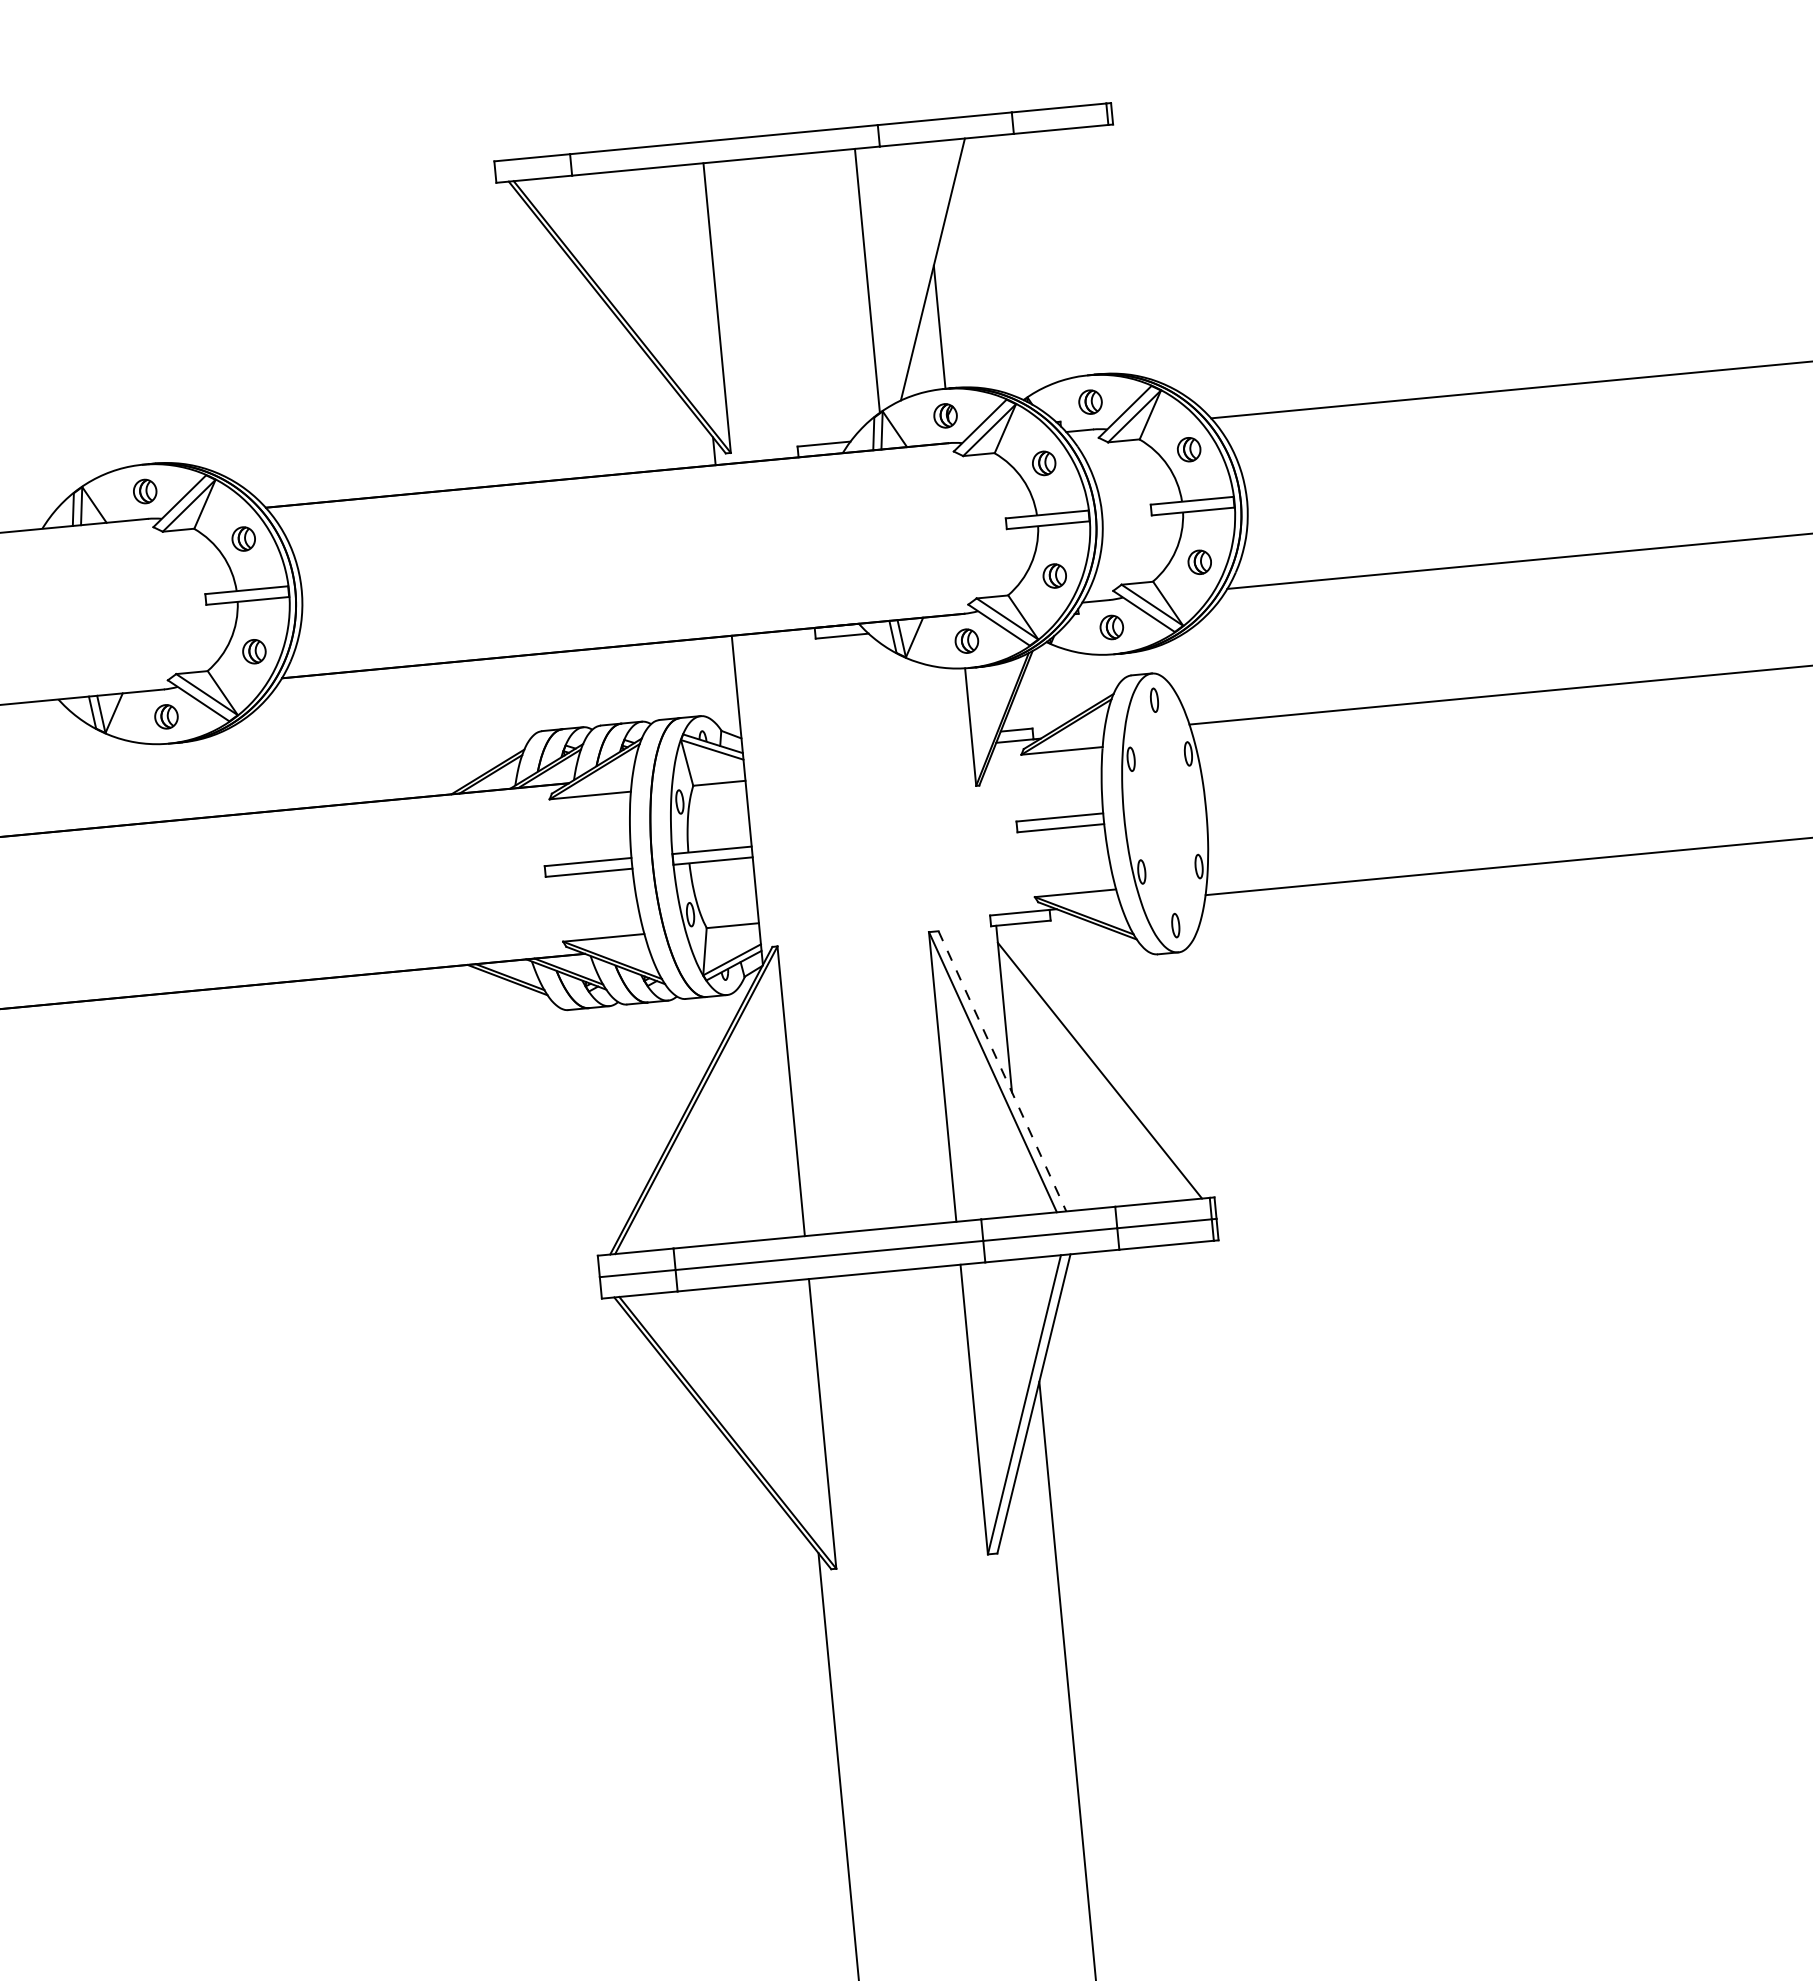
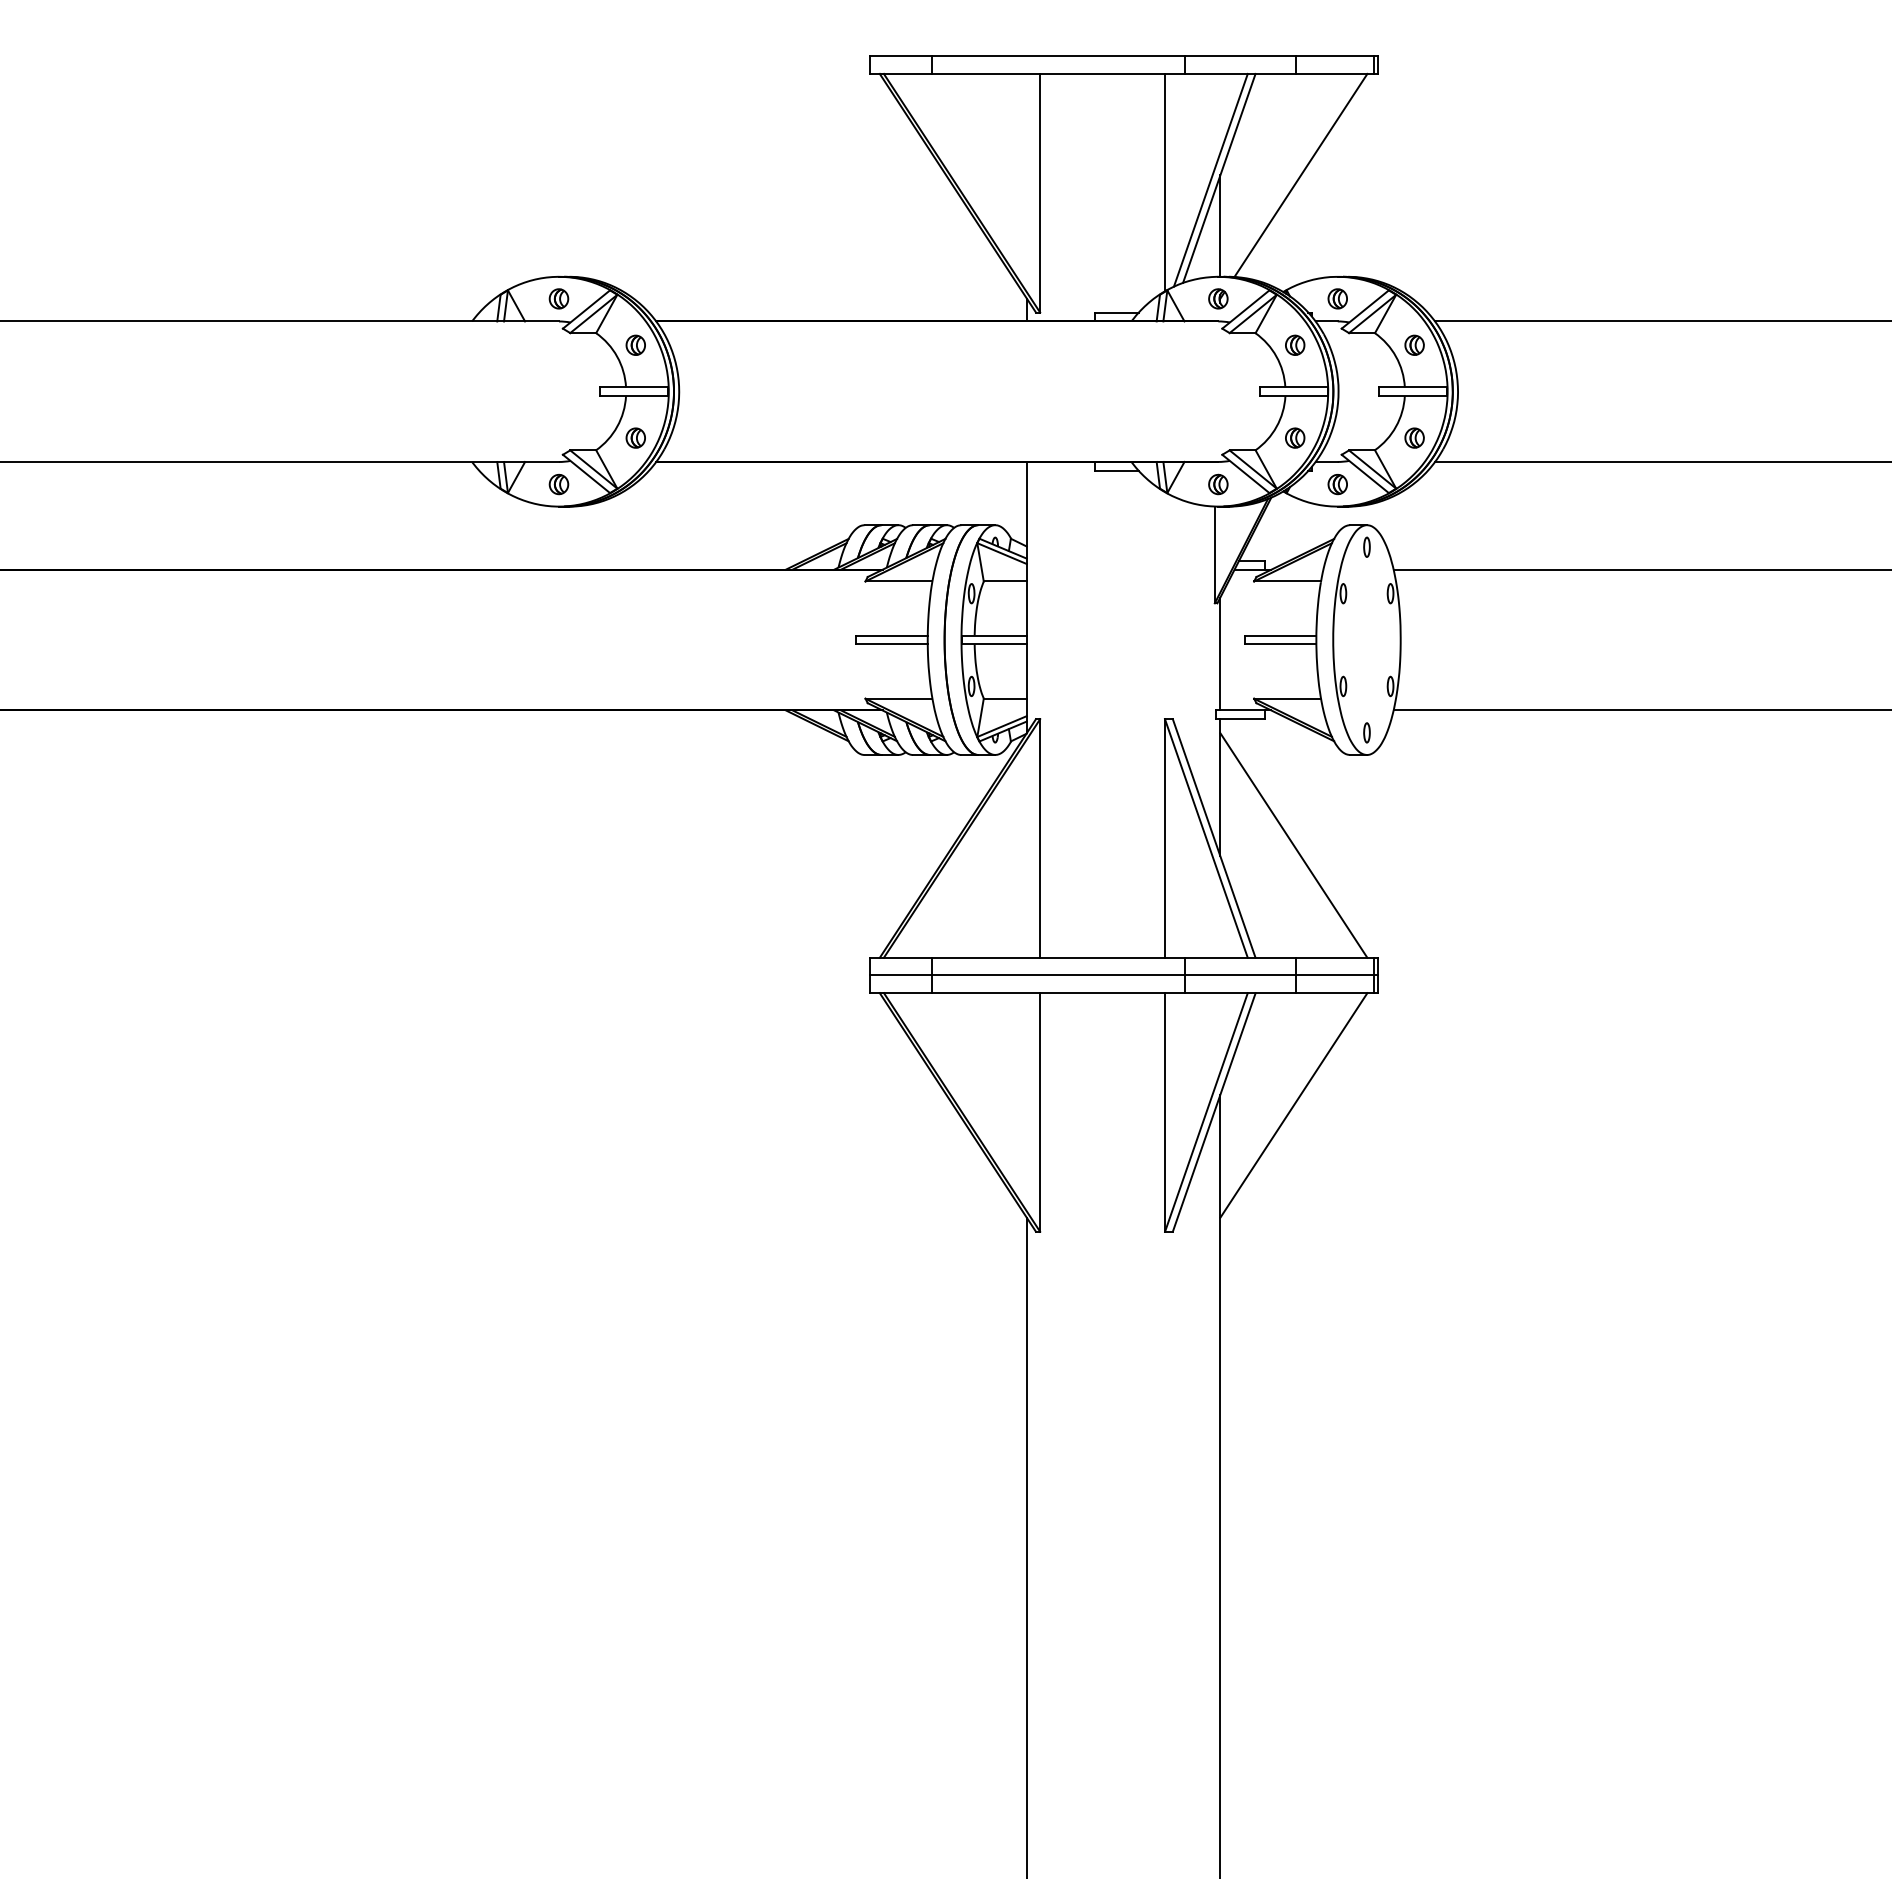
line: (1031, 255) -> (1300, 174), added
line: (922, 271) -> (1210, 179), added
line: (988, 846) -> (1220, 653), added
line: (1002, 1071) -> (1214, 838), dashed -> solid
line: (1129, 1386) -> (1293, 1105), added

